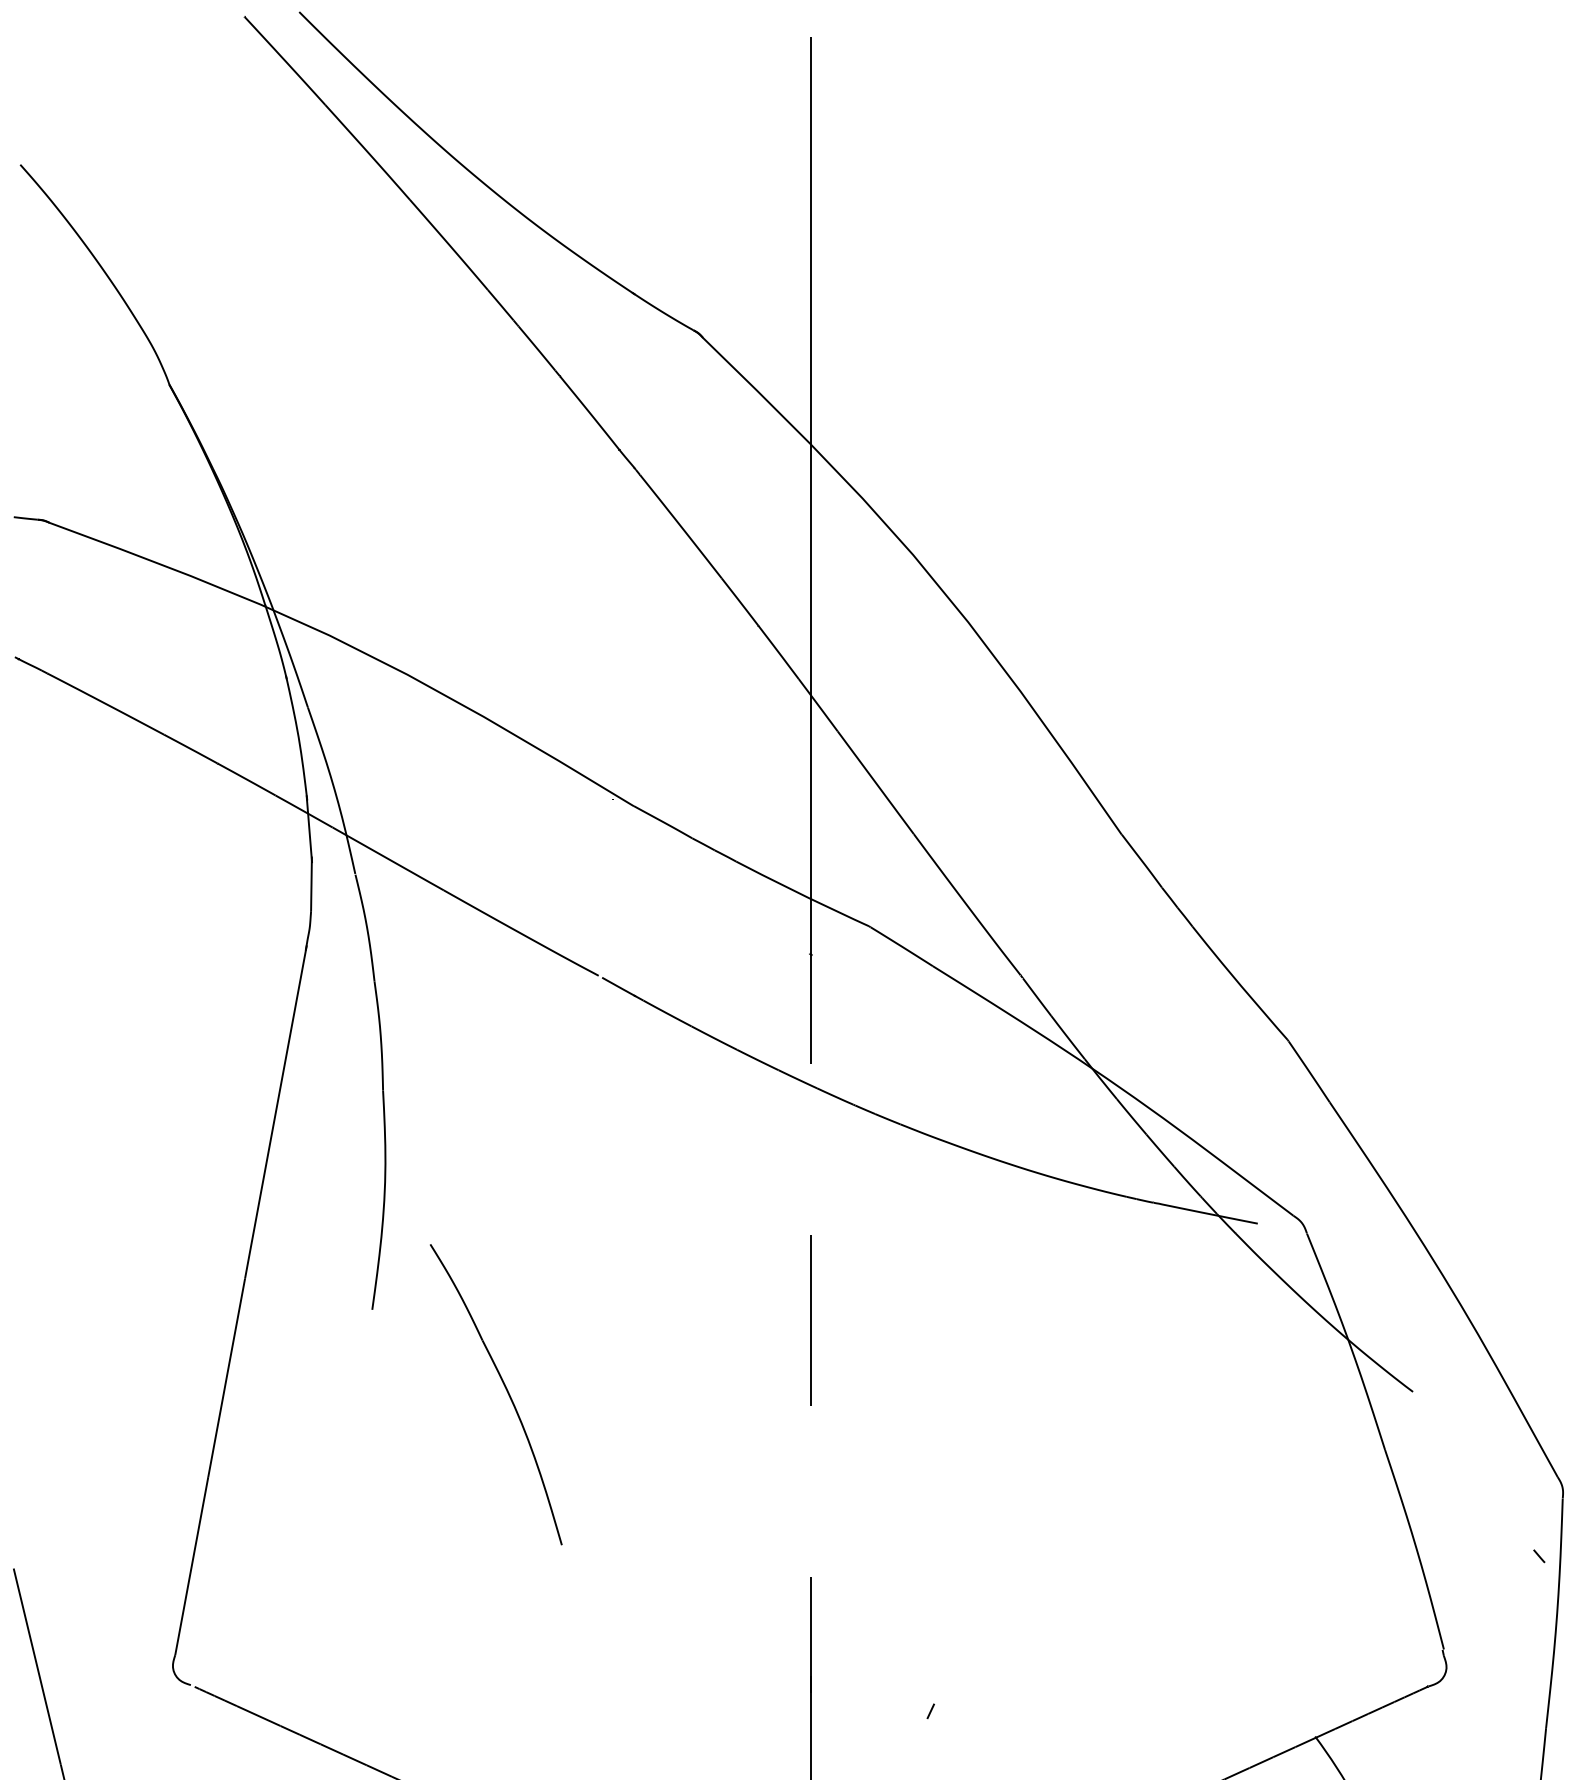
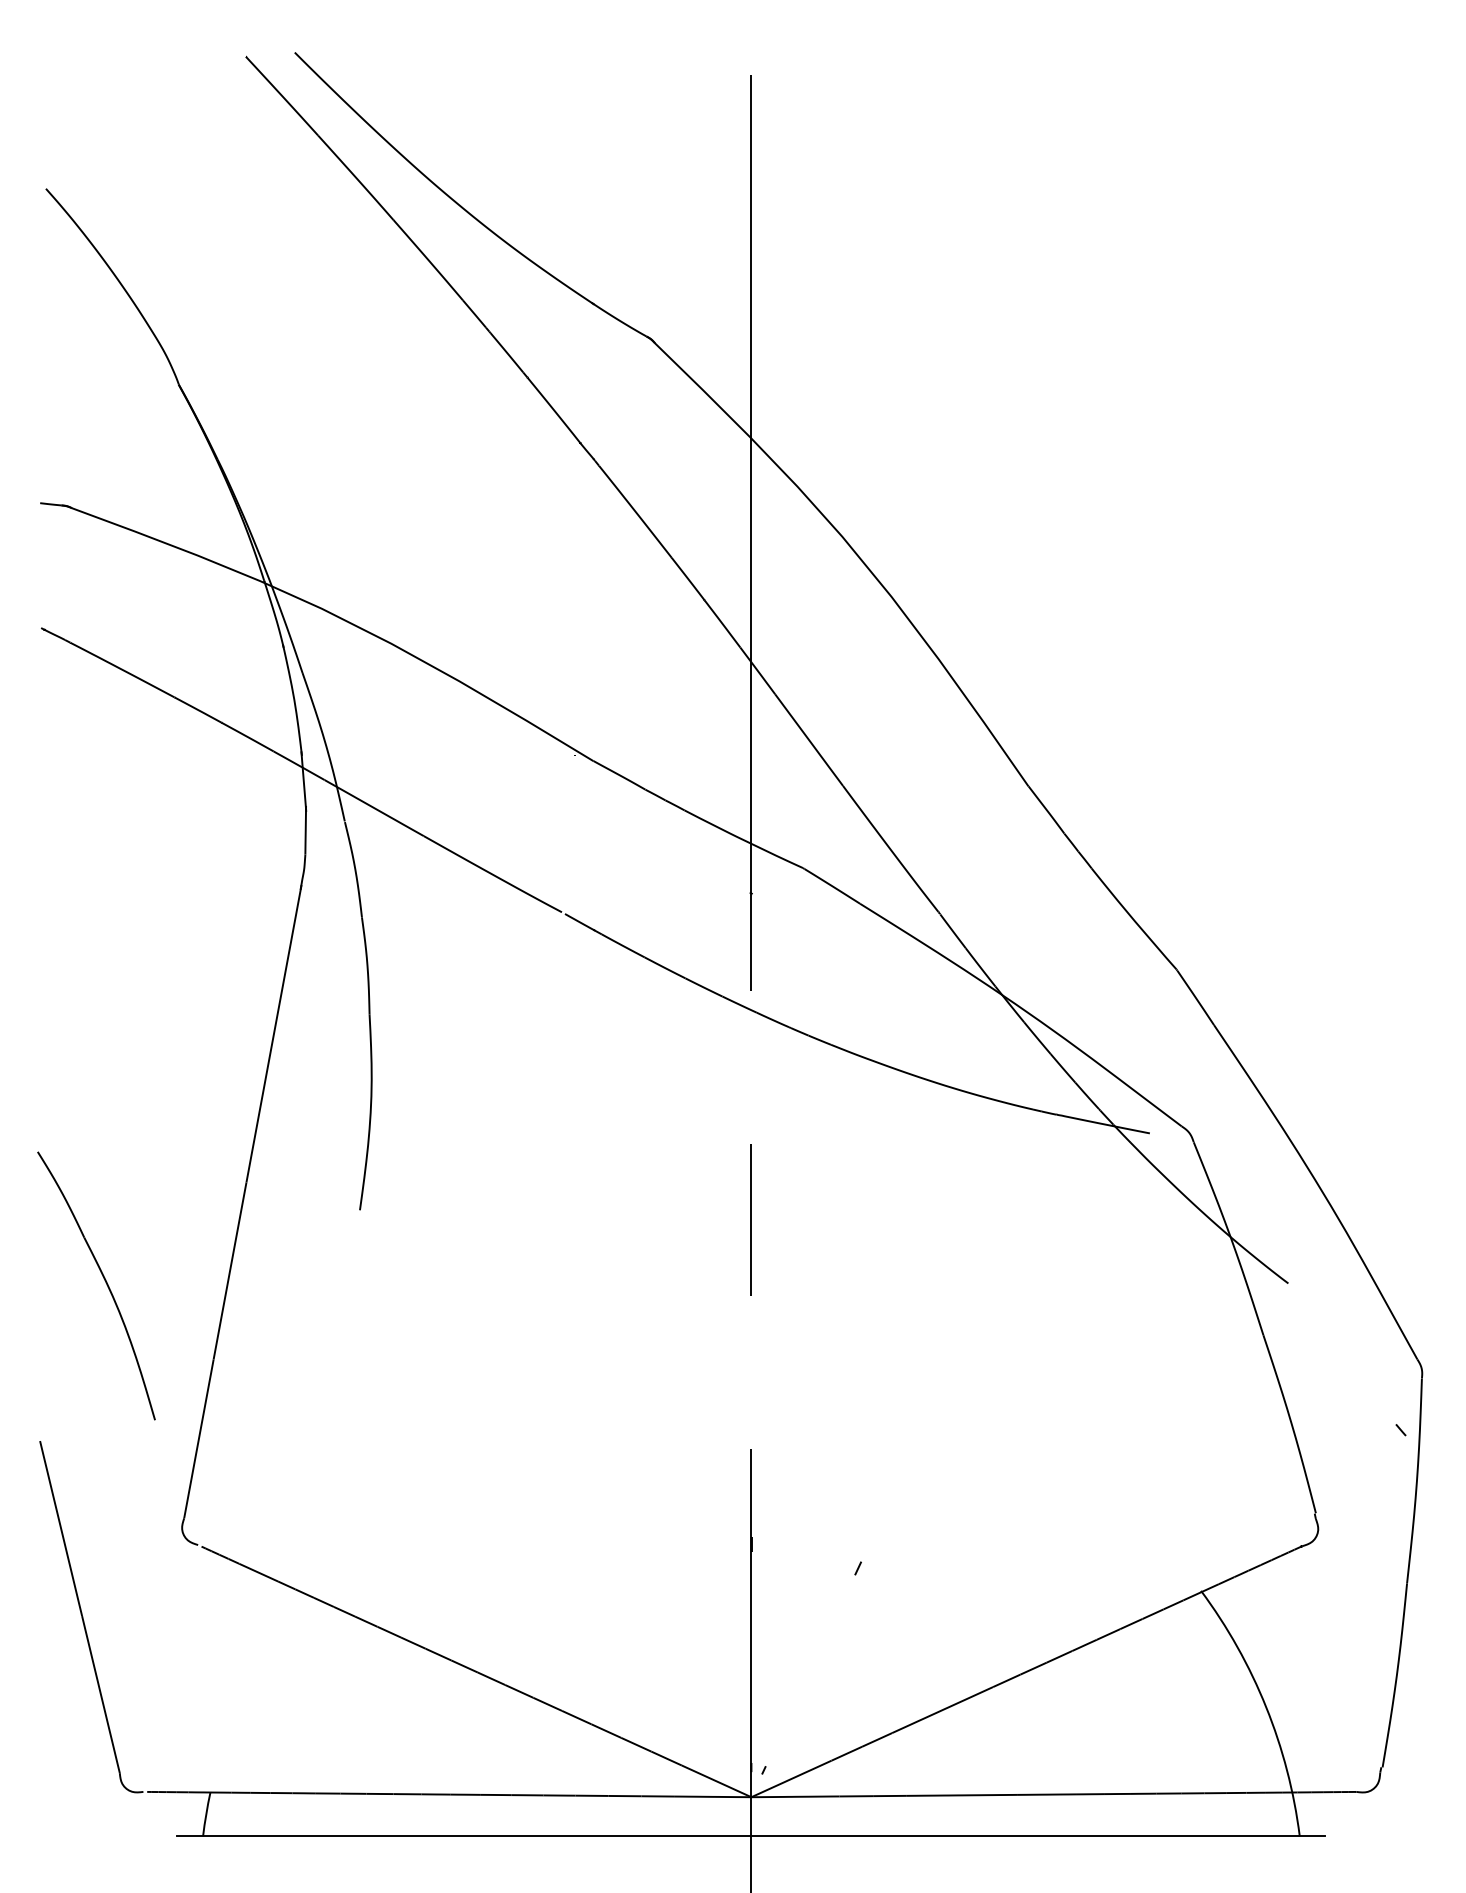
part: (506, 1391) -> (105, 1283), moved

